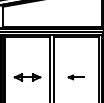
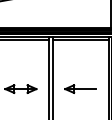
part: (75, 77) -> (79, 89), size x1.67

